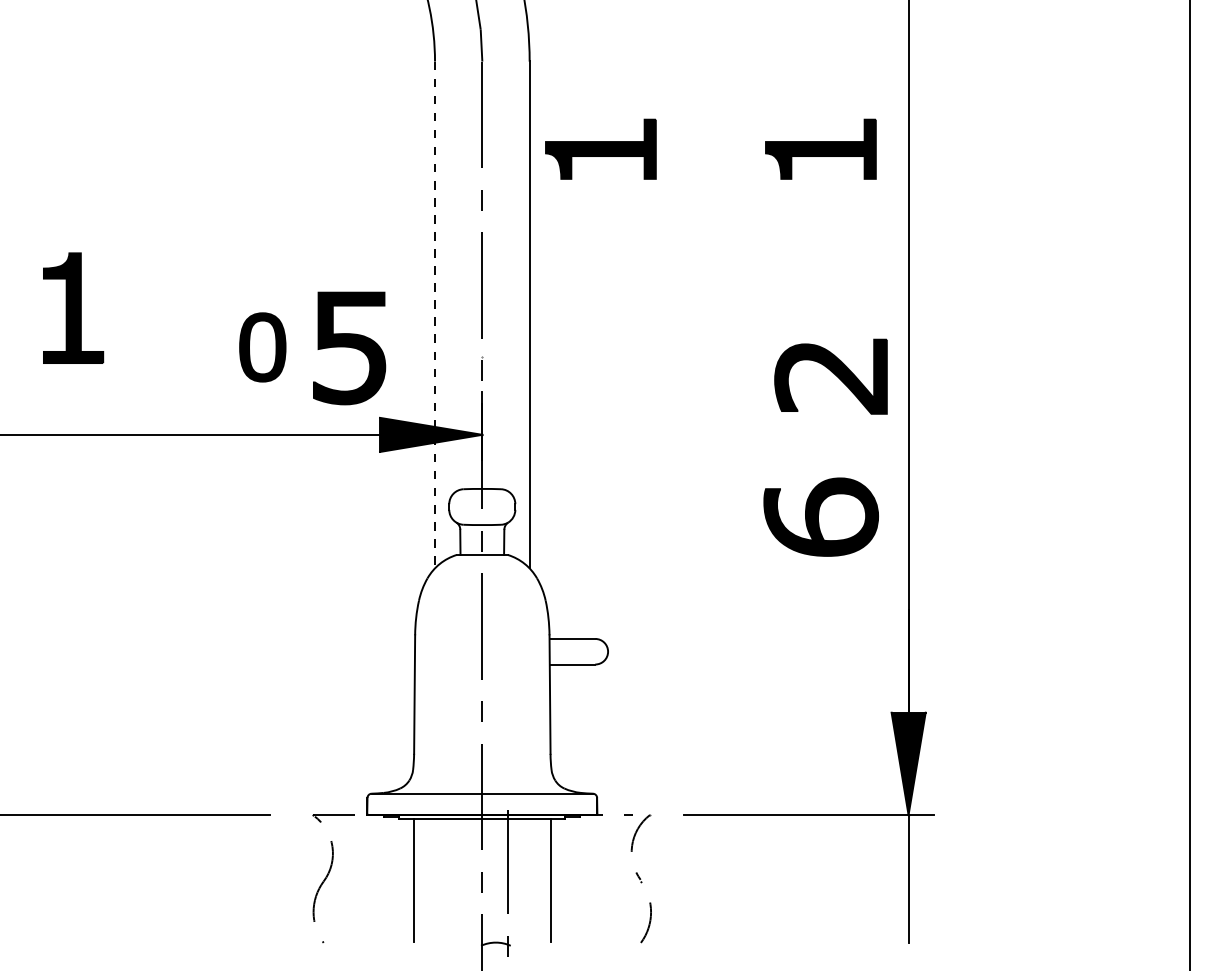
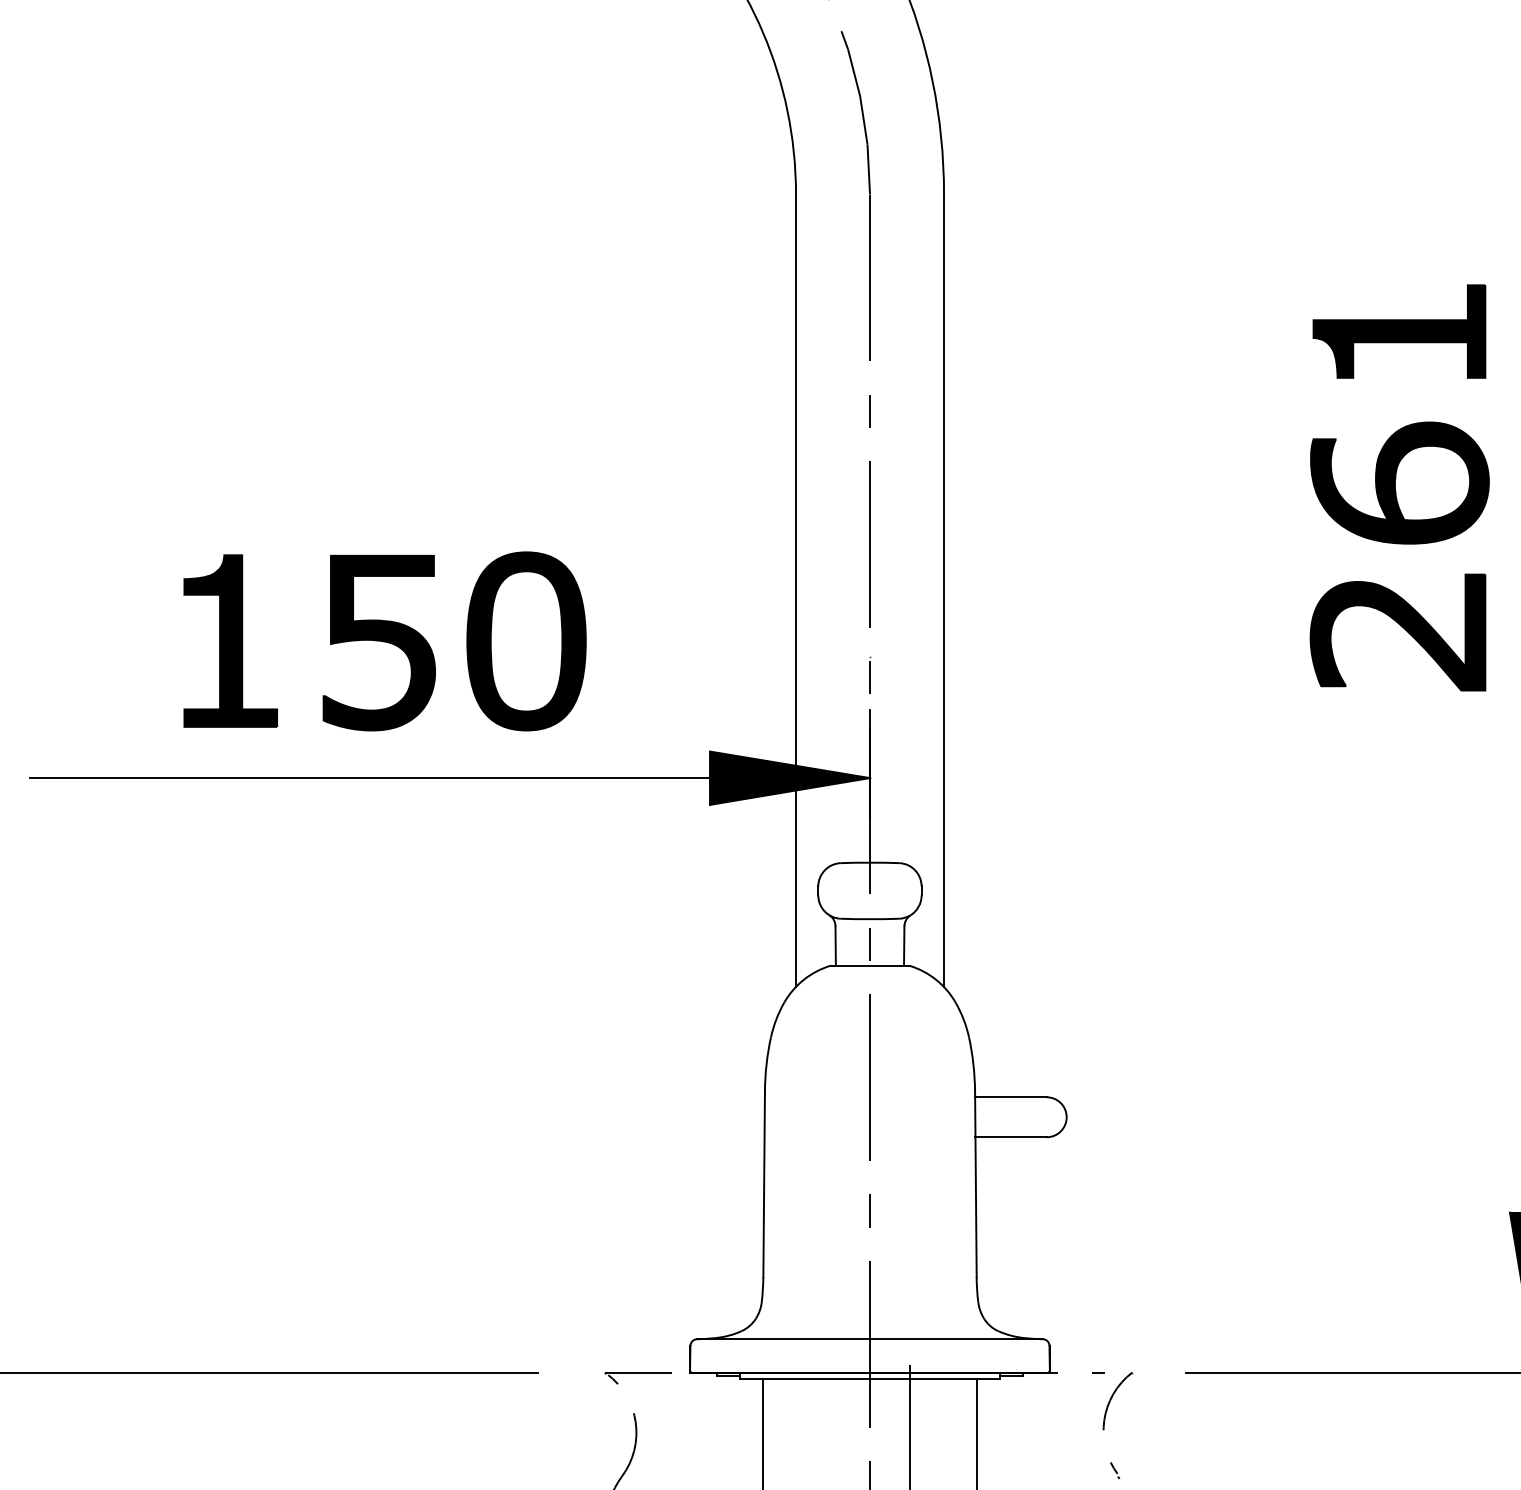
part: (600, 148) -> (1054, 330), removed
part: (73, 307) -> (230, 639), moved
line: (435, 315) -> (796, 591), dashed -> solid
part: (262, 347) -> (526, 641), size x1.67
part: (349, 348) -> (379, 643), moved
part: (830, 376) -> (1397, 632), moved
part: (820, 516) -> (1398, 482), moved

